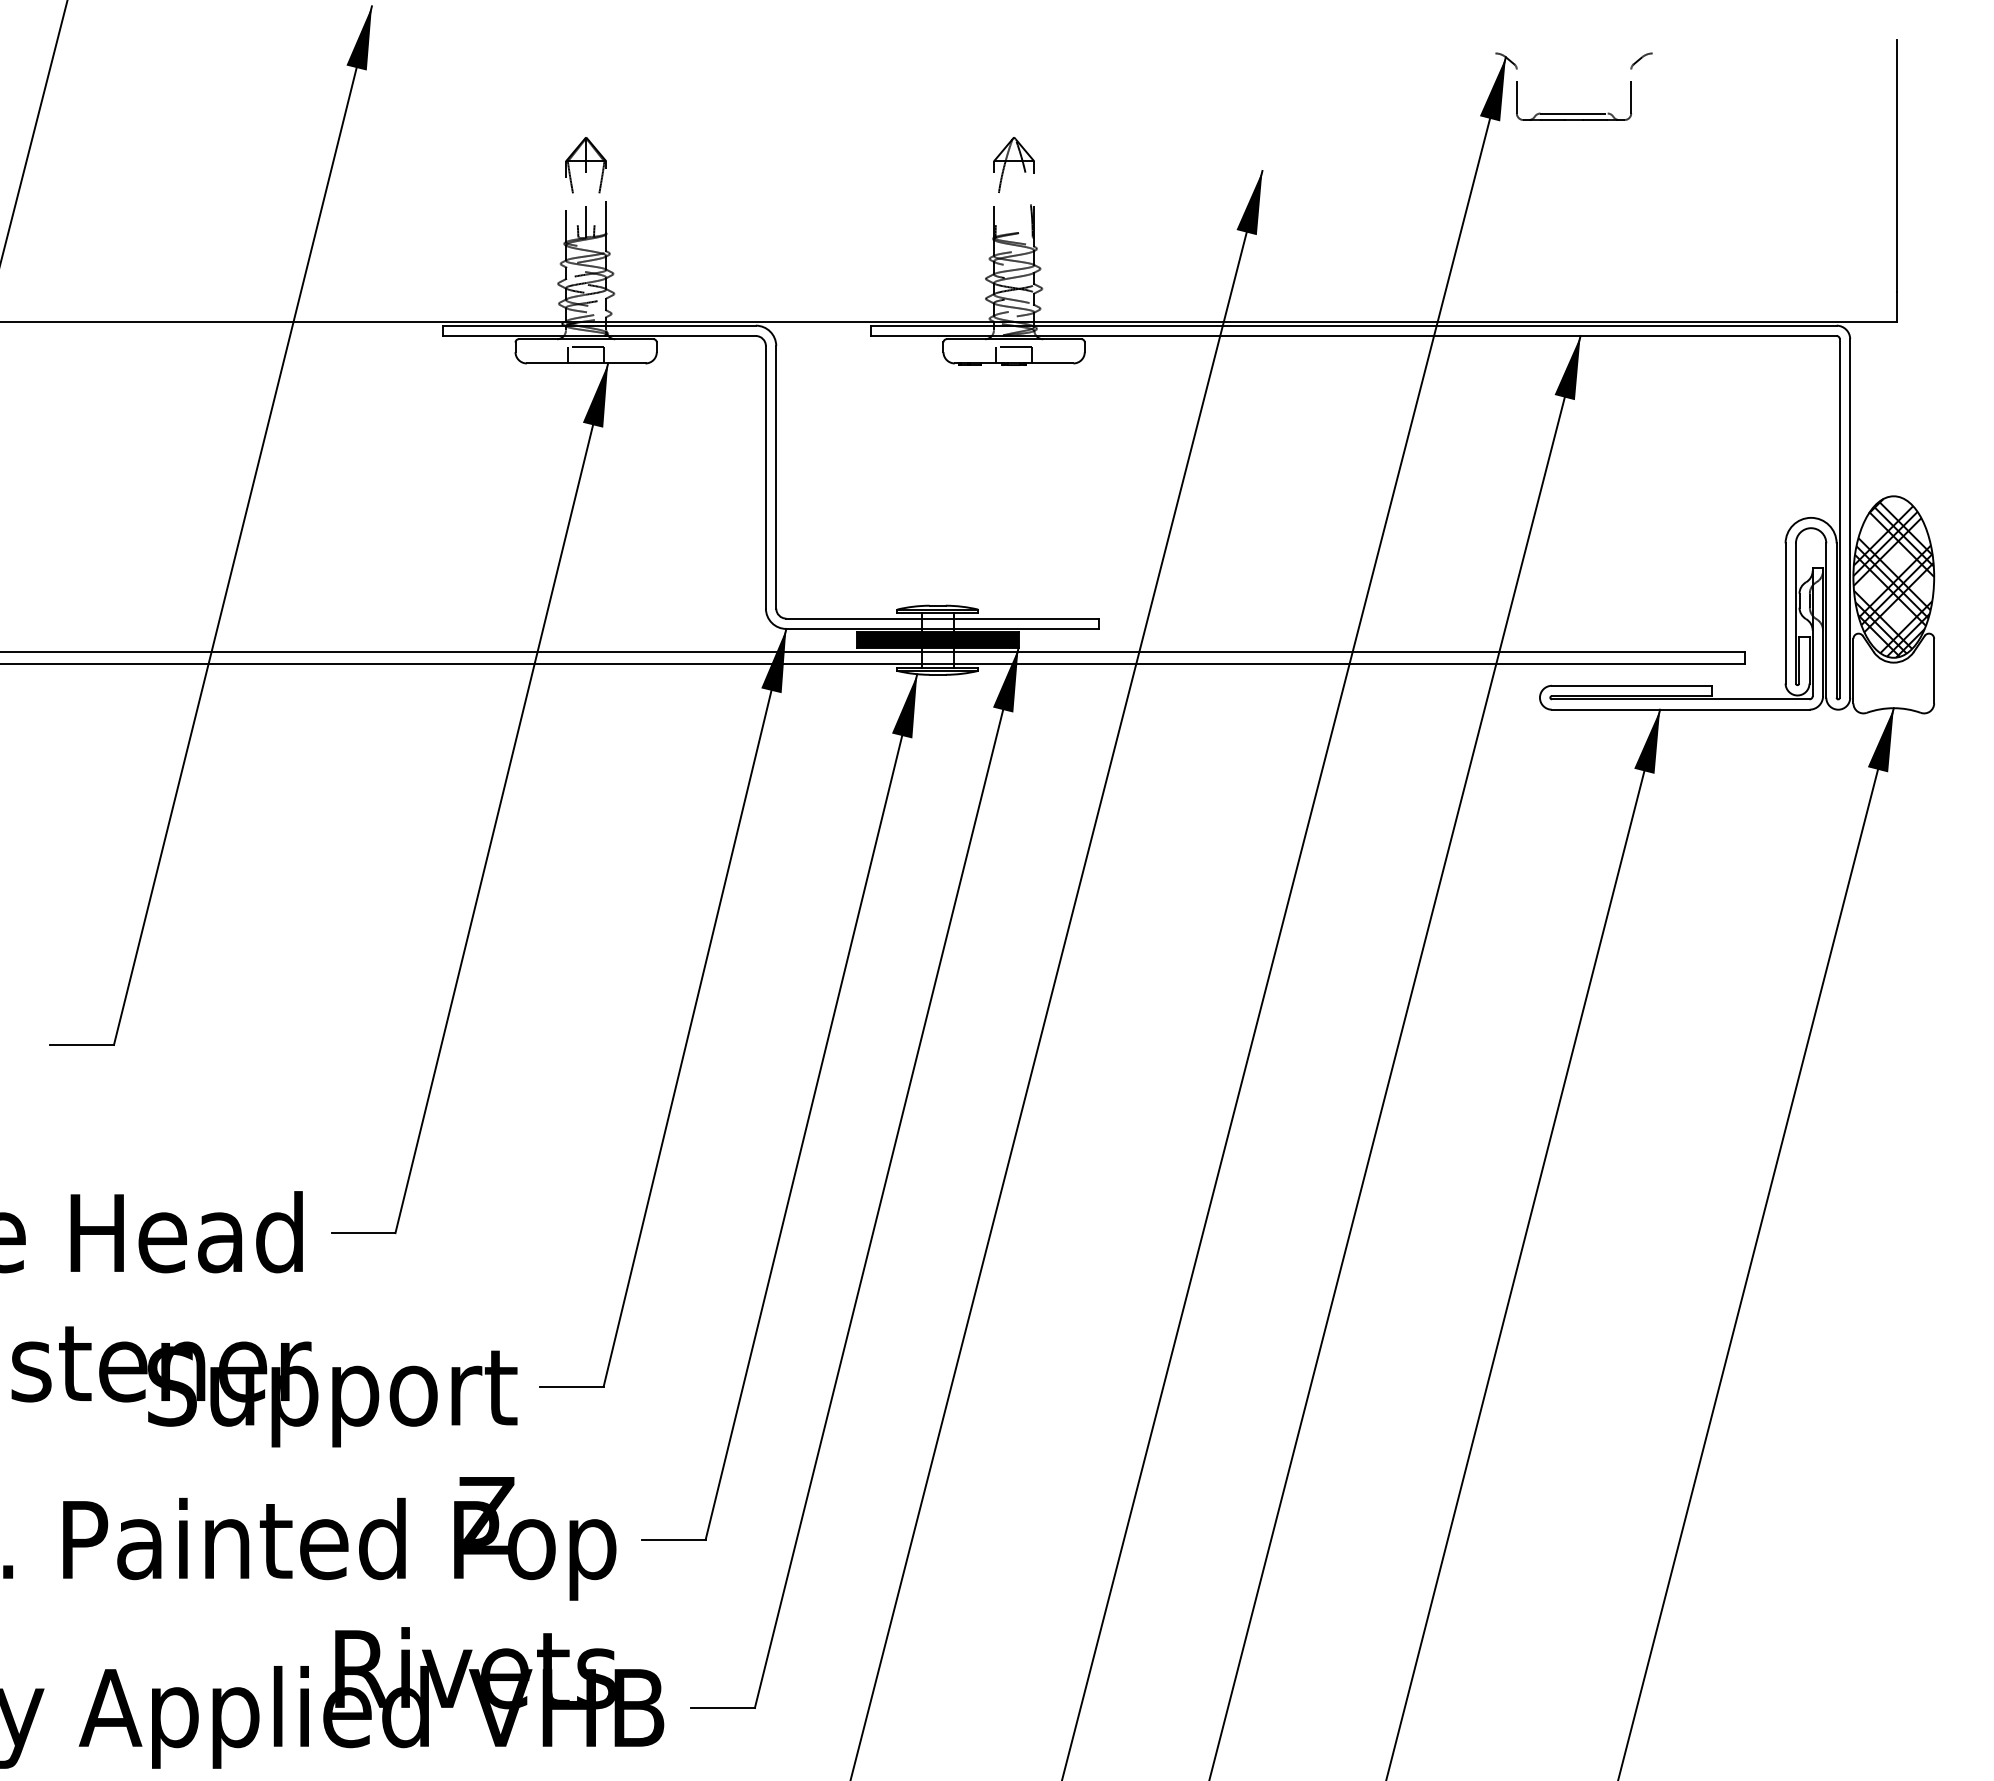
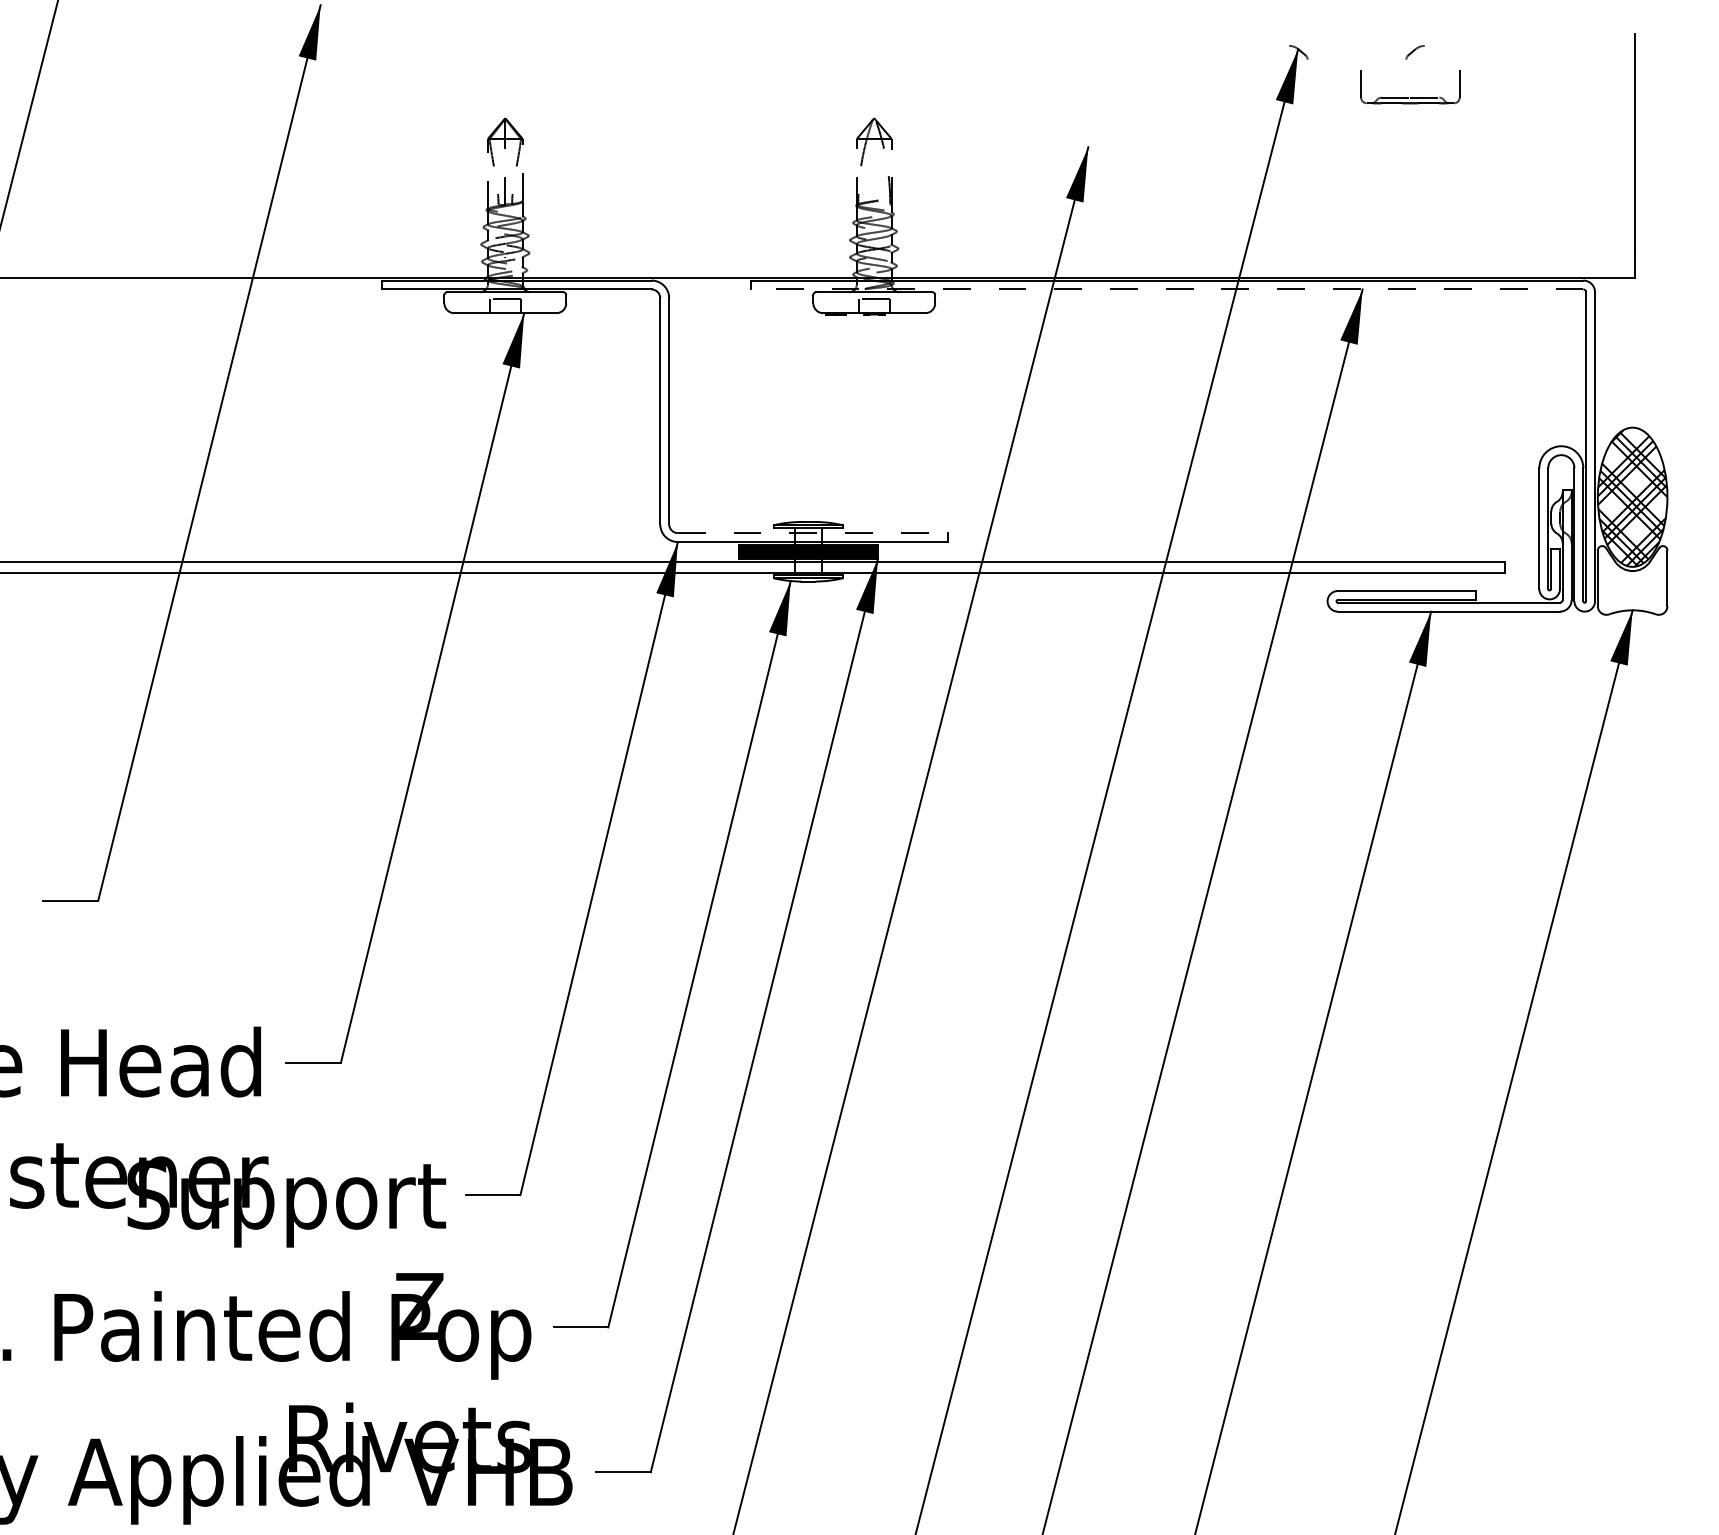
part: (1573, 113) -> (1409, 97), moved
line: (1353, 336) -> (1166, 289), solid -> dashed
line: (943, 618) -> (813, 533), solid -> dashed

